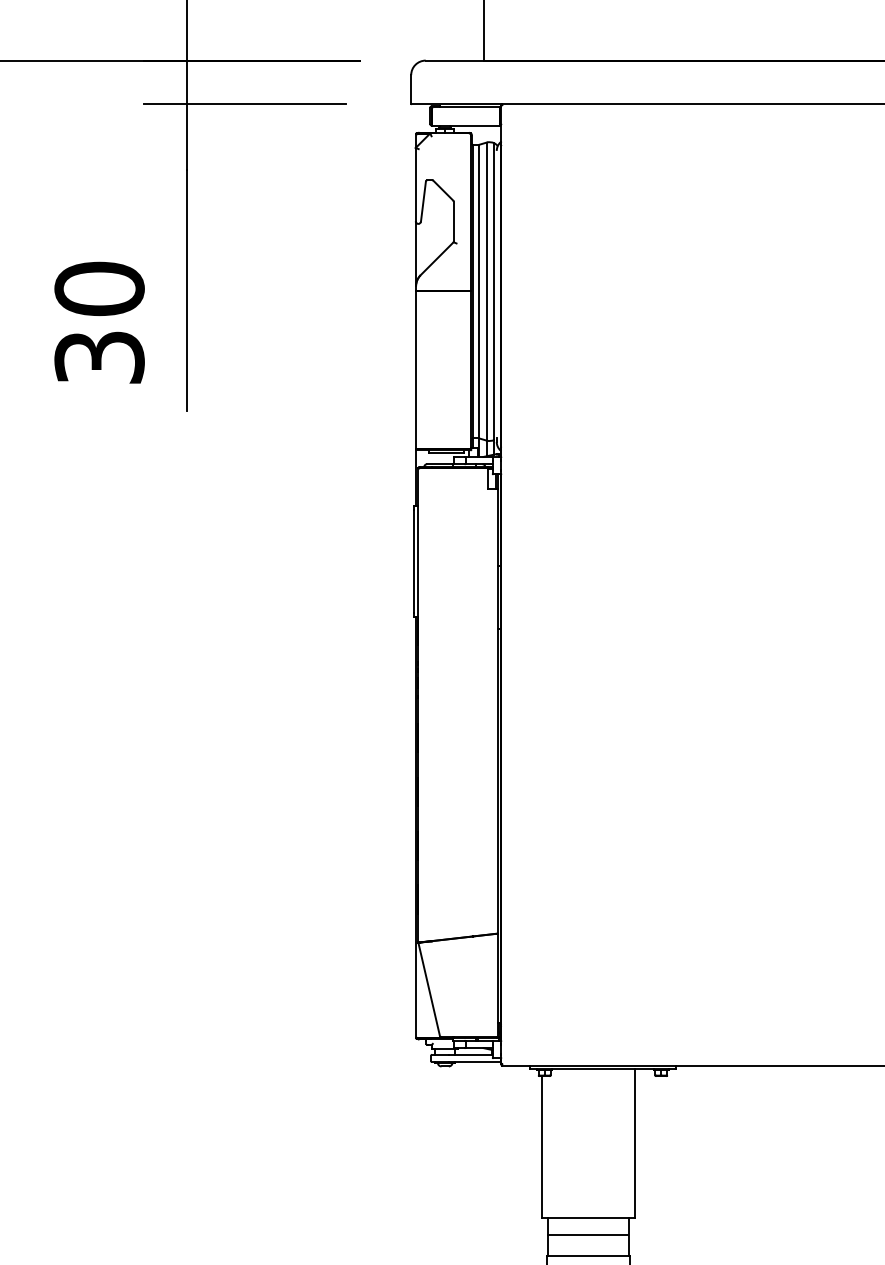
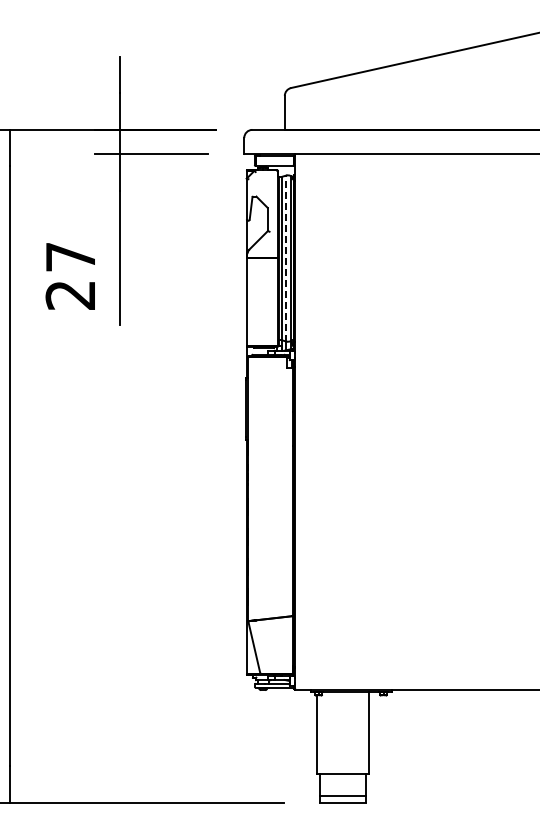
line: (487, 291) -> (286, 258), solid -> dashed
text: (99, 322) -> (70, 275), 30 -> 27
line: (587, 1234) -> (342, 783), removed

